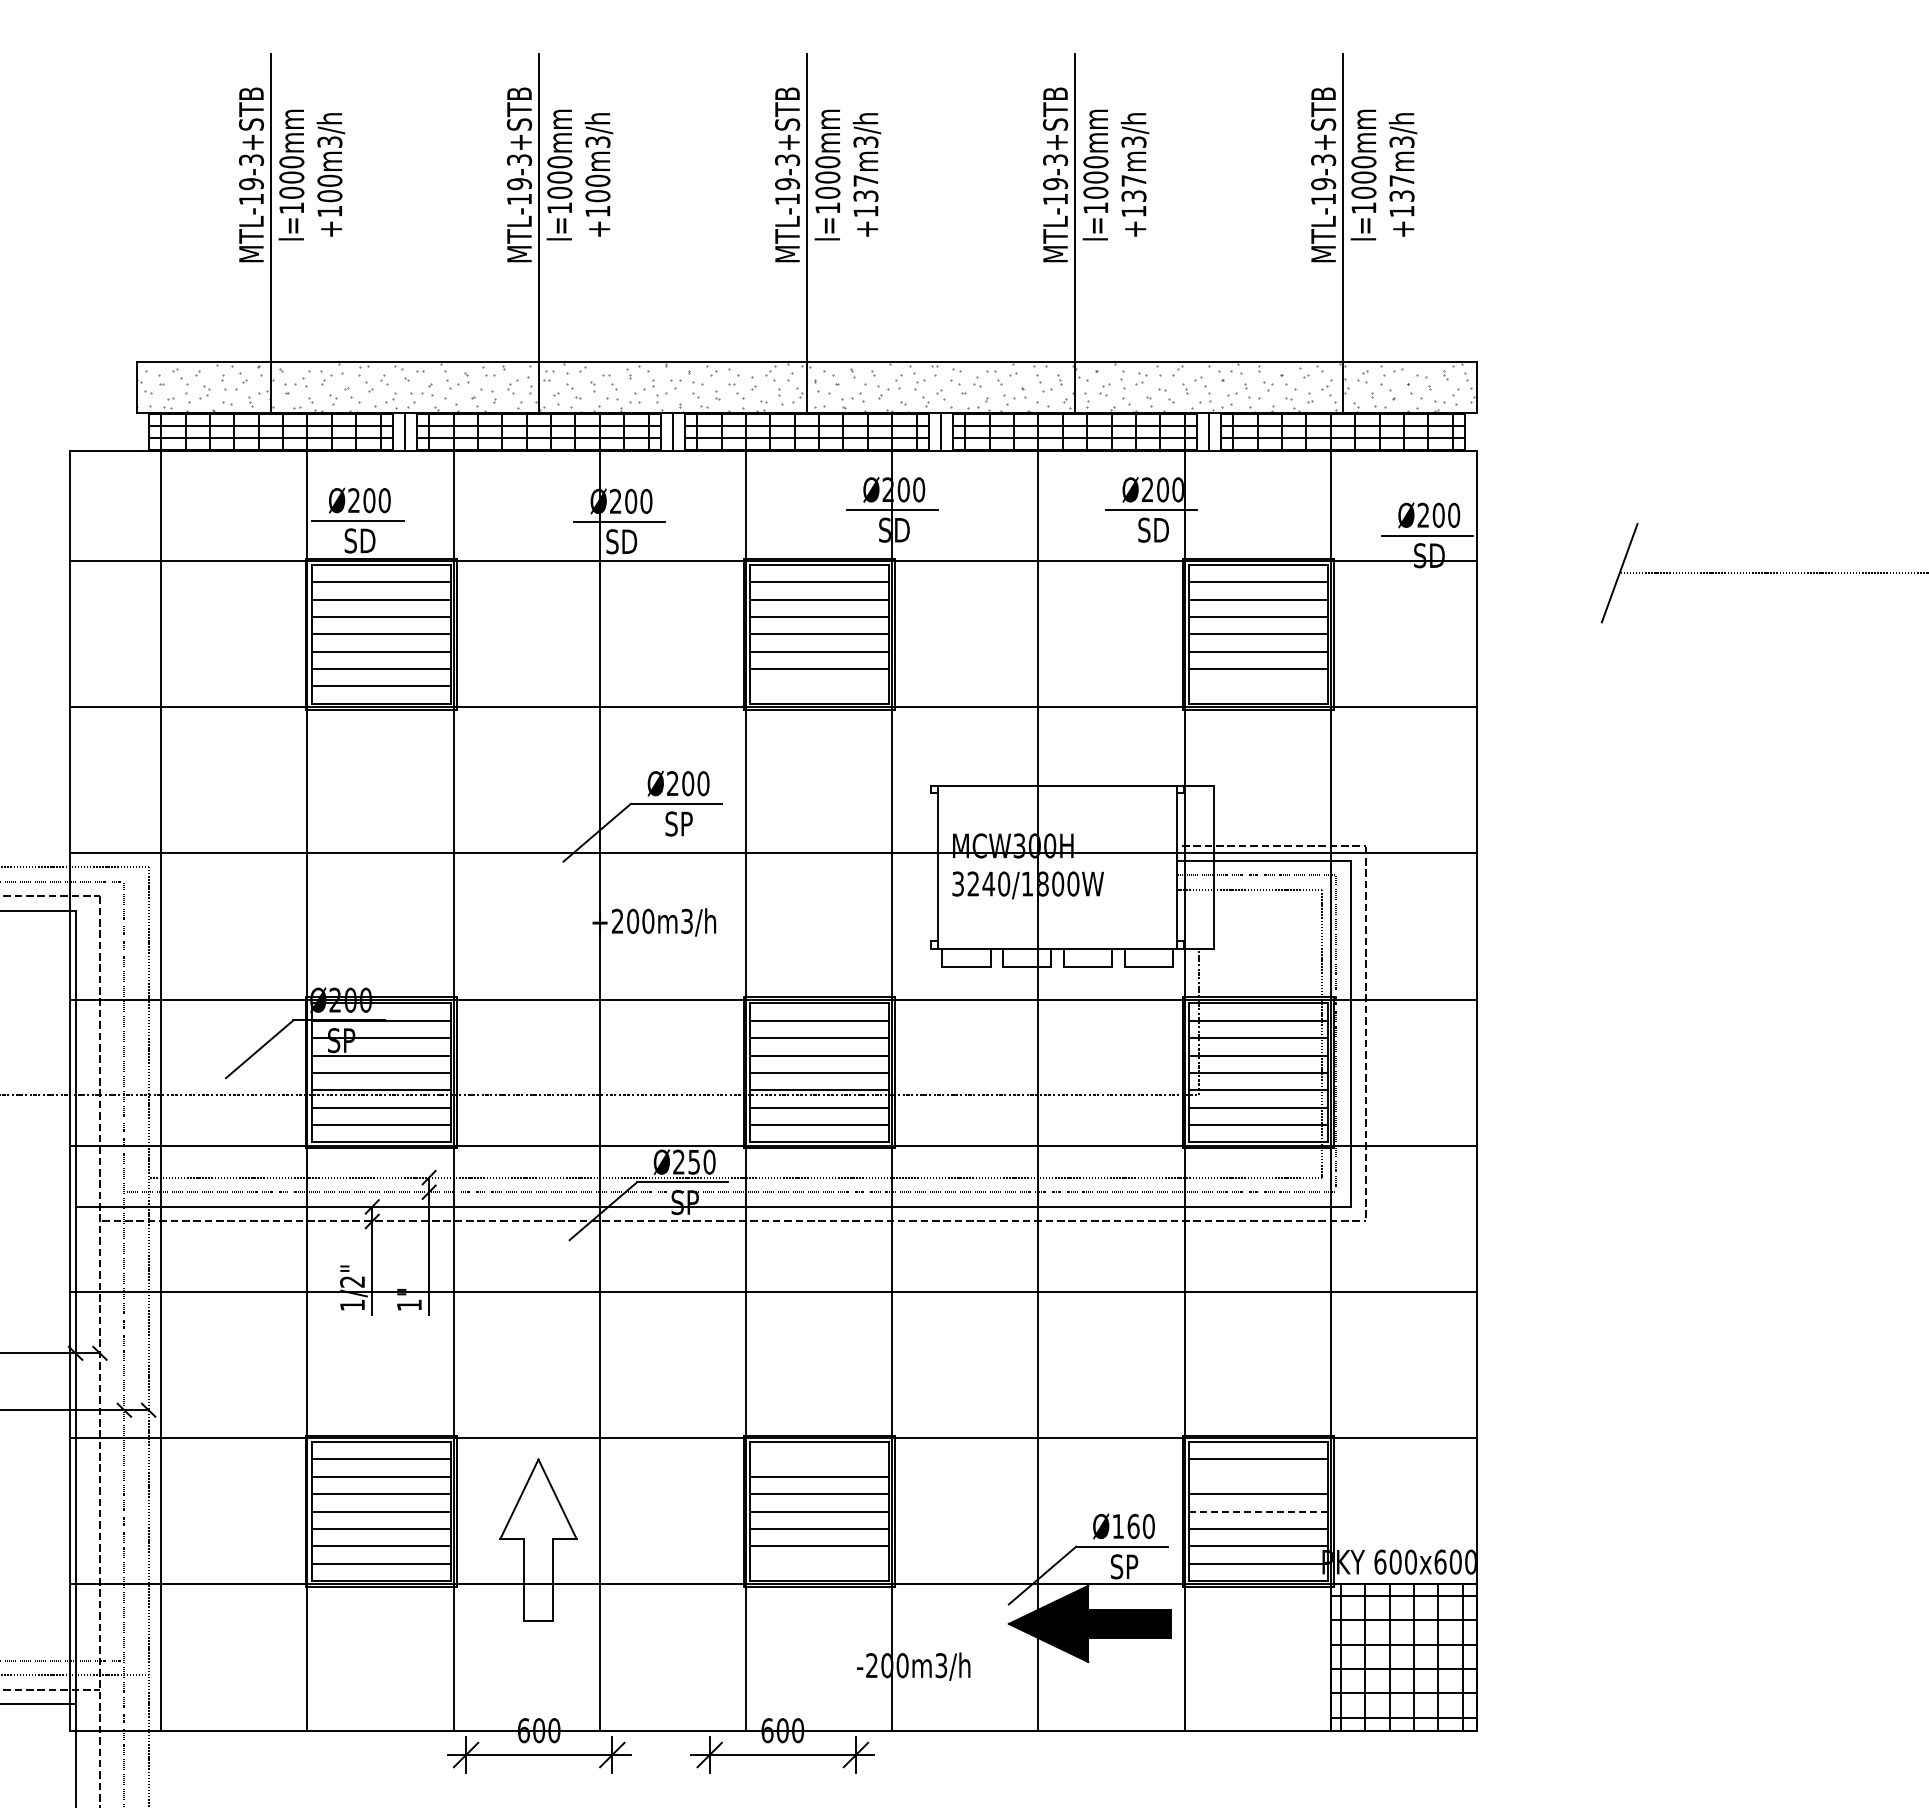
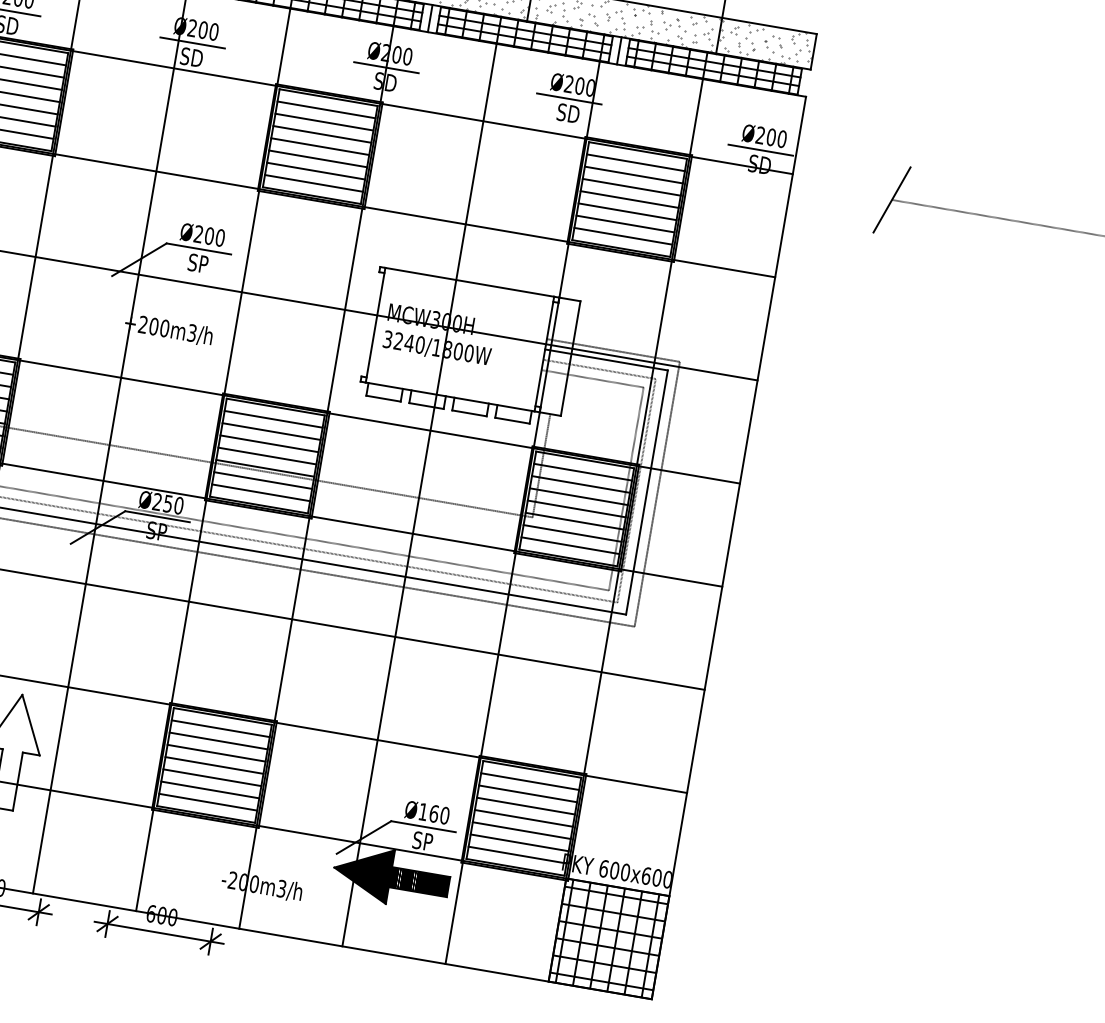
line: (819, 686) -> (313, 183), added
line: (1257, 686) -> (622, 236), added
line: (819, 1459) -> (220, 728), added
line: (1257, 1476) -> (527, 793), added
line: (1257, 1511) -> (523, 818), dashed -> solid
line: (819, 1563) -> (208, 802), added

